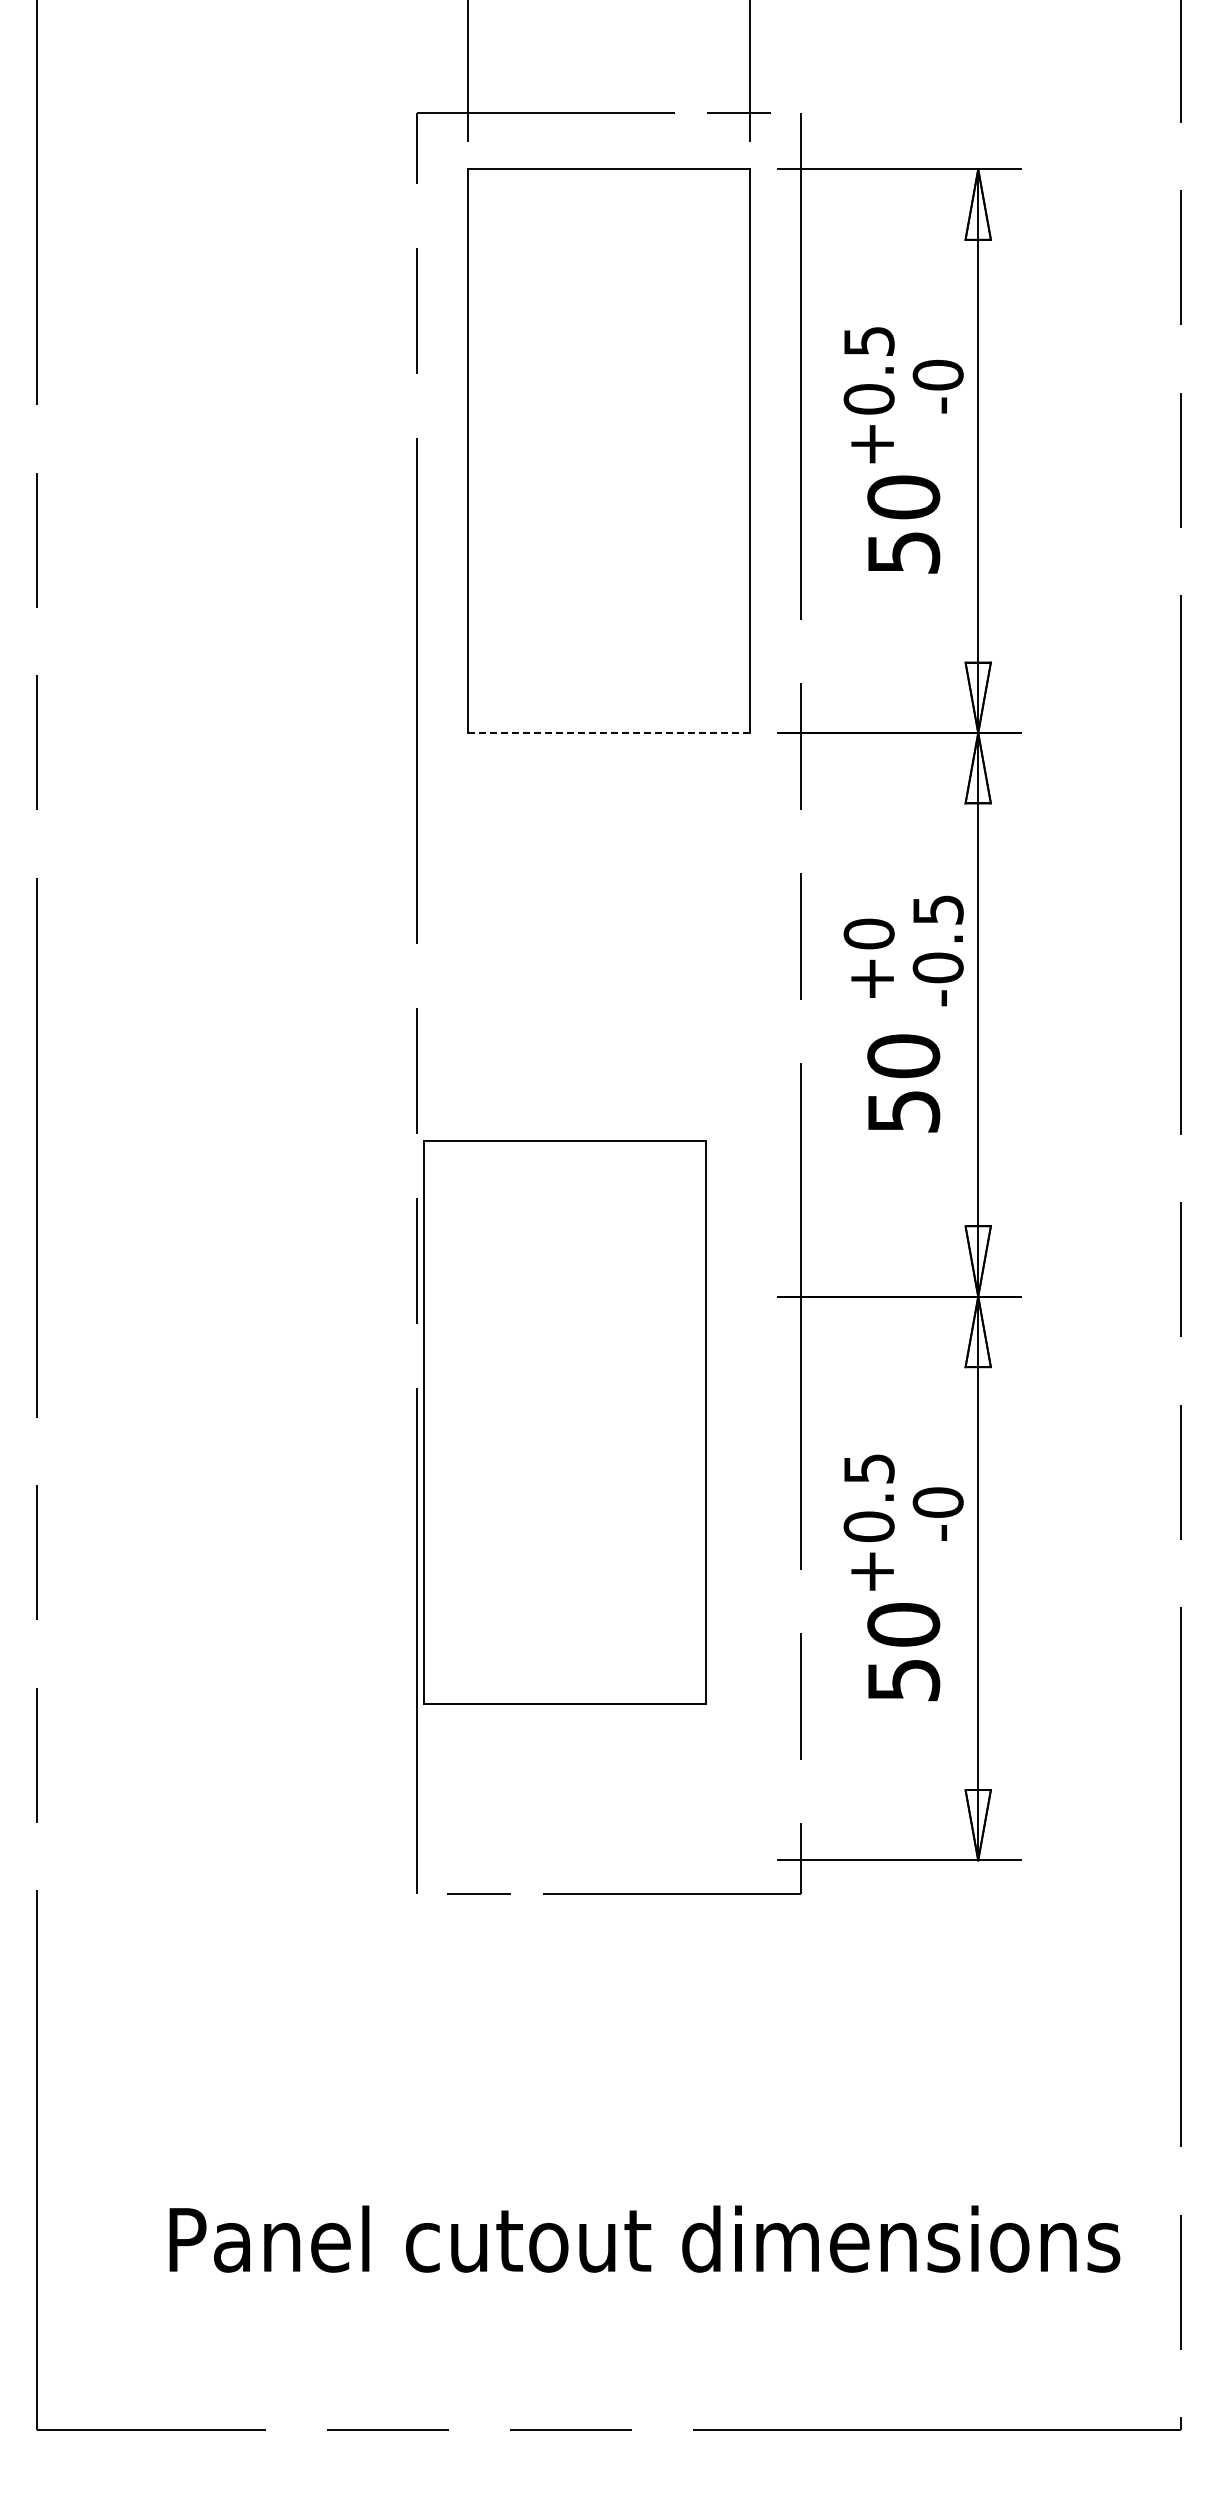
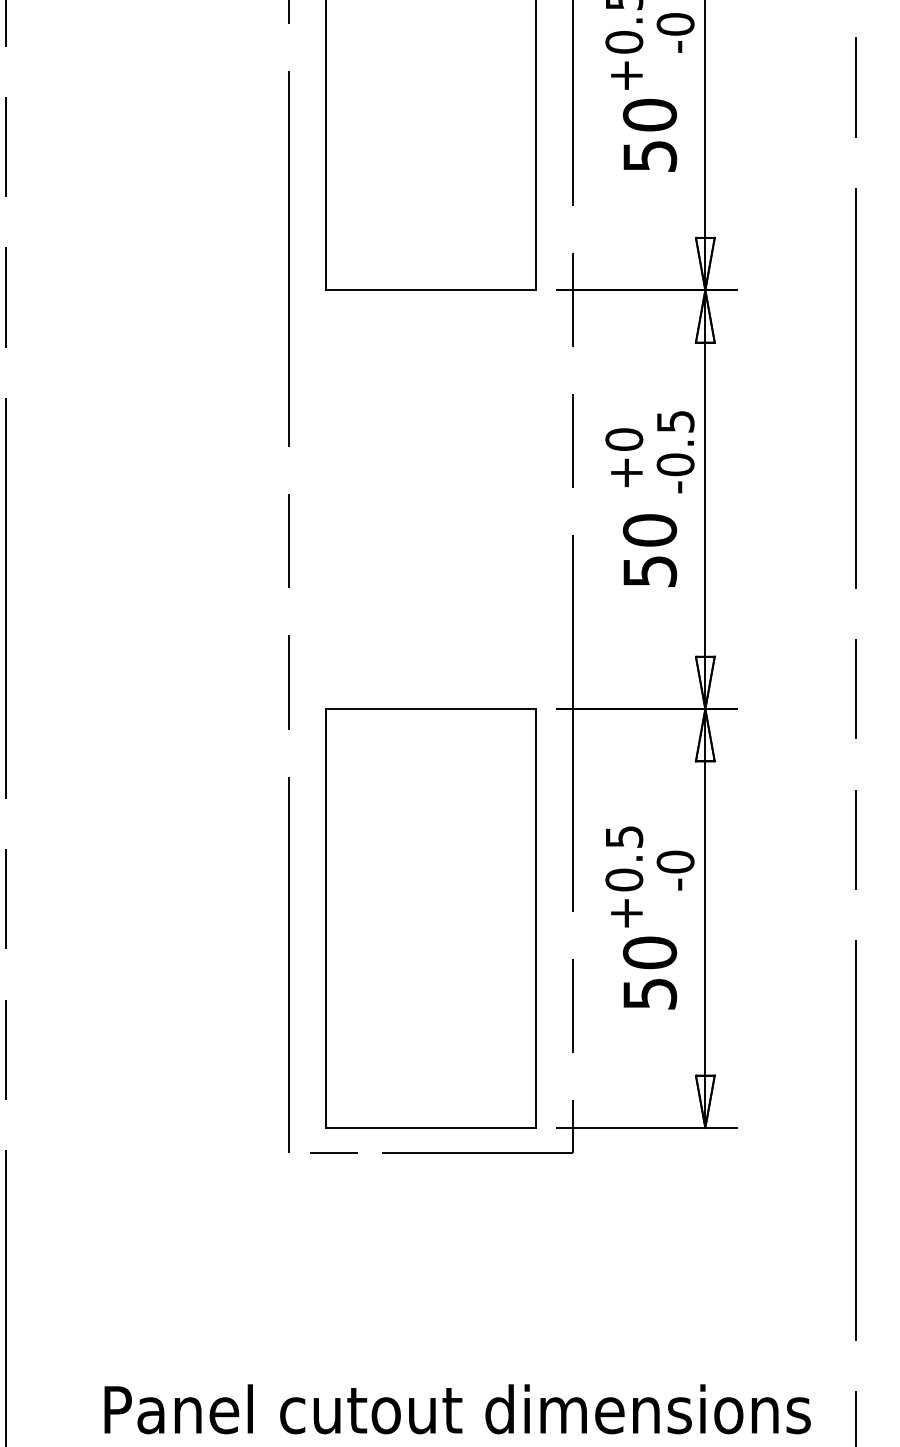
line: (609, 733) -> (431, 290), dashed -> solid
part: (564, 1422) -> (430, 918), moved

